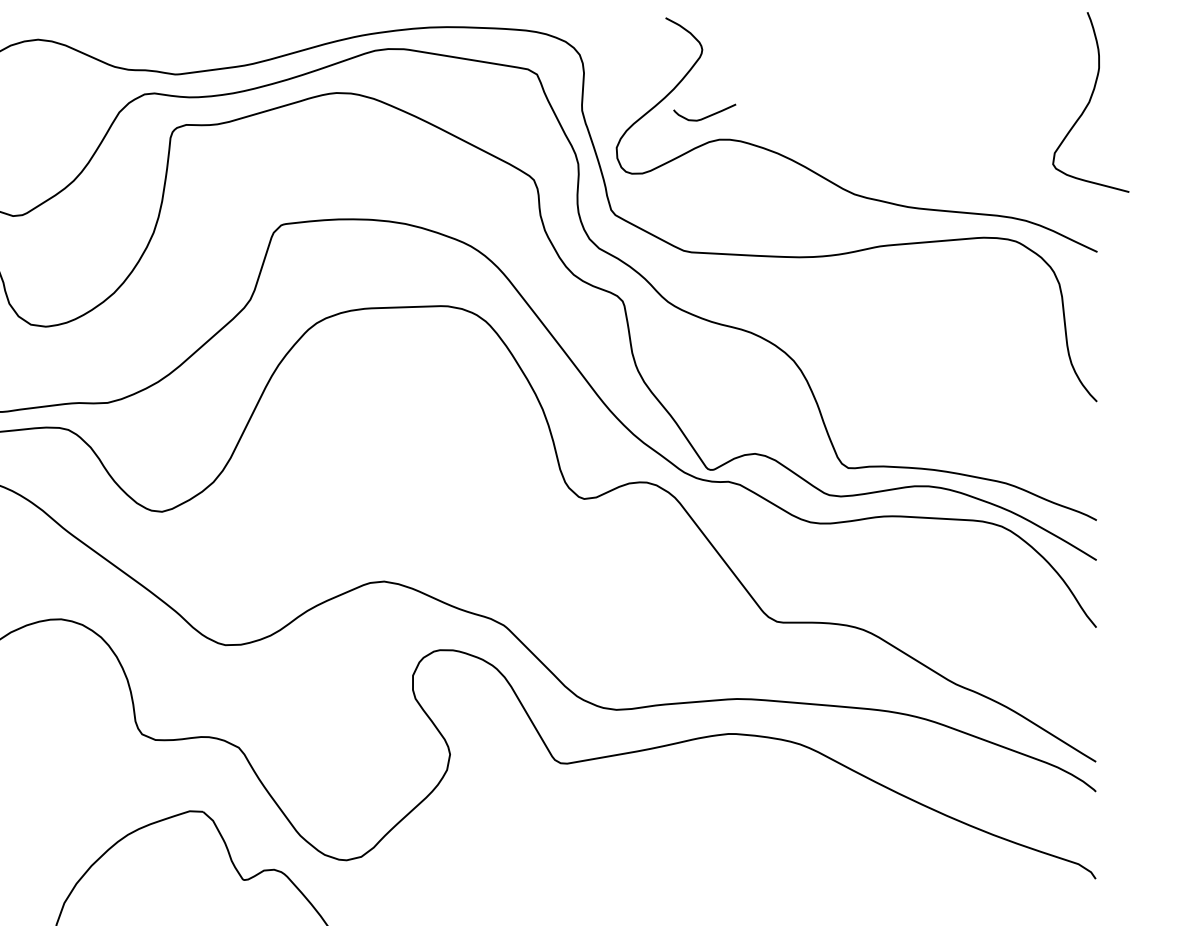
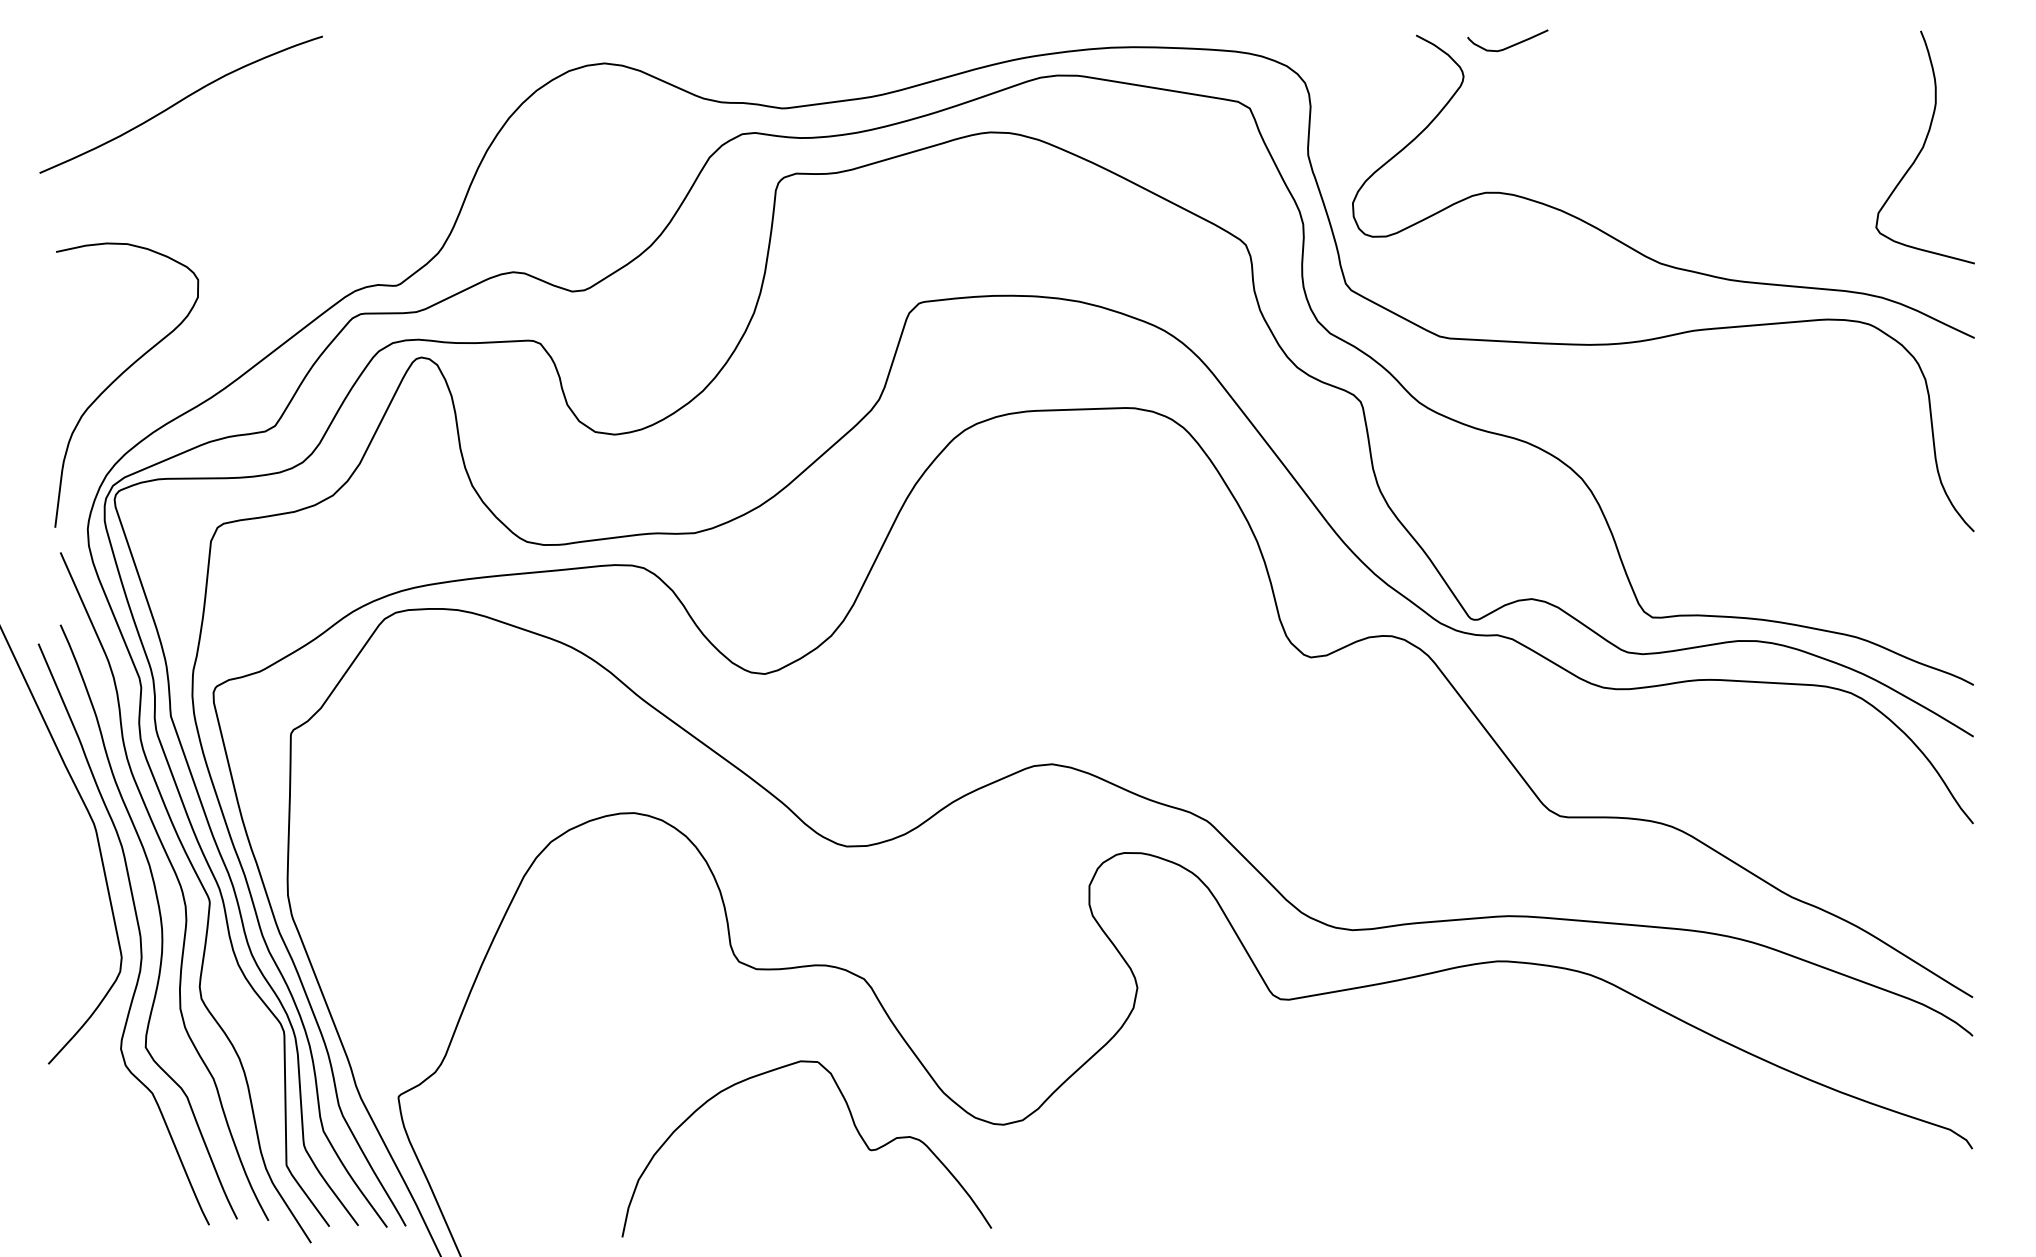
curve: (1090, 101) -> (1924, 146), moved
curve: (706, 116) -> (1510, 45), moved

